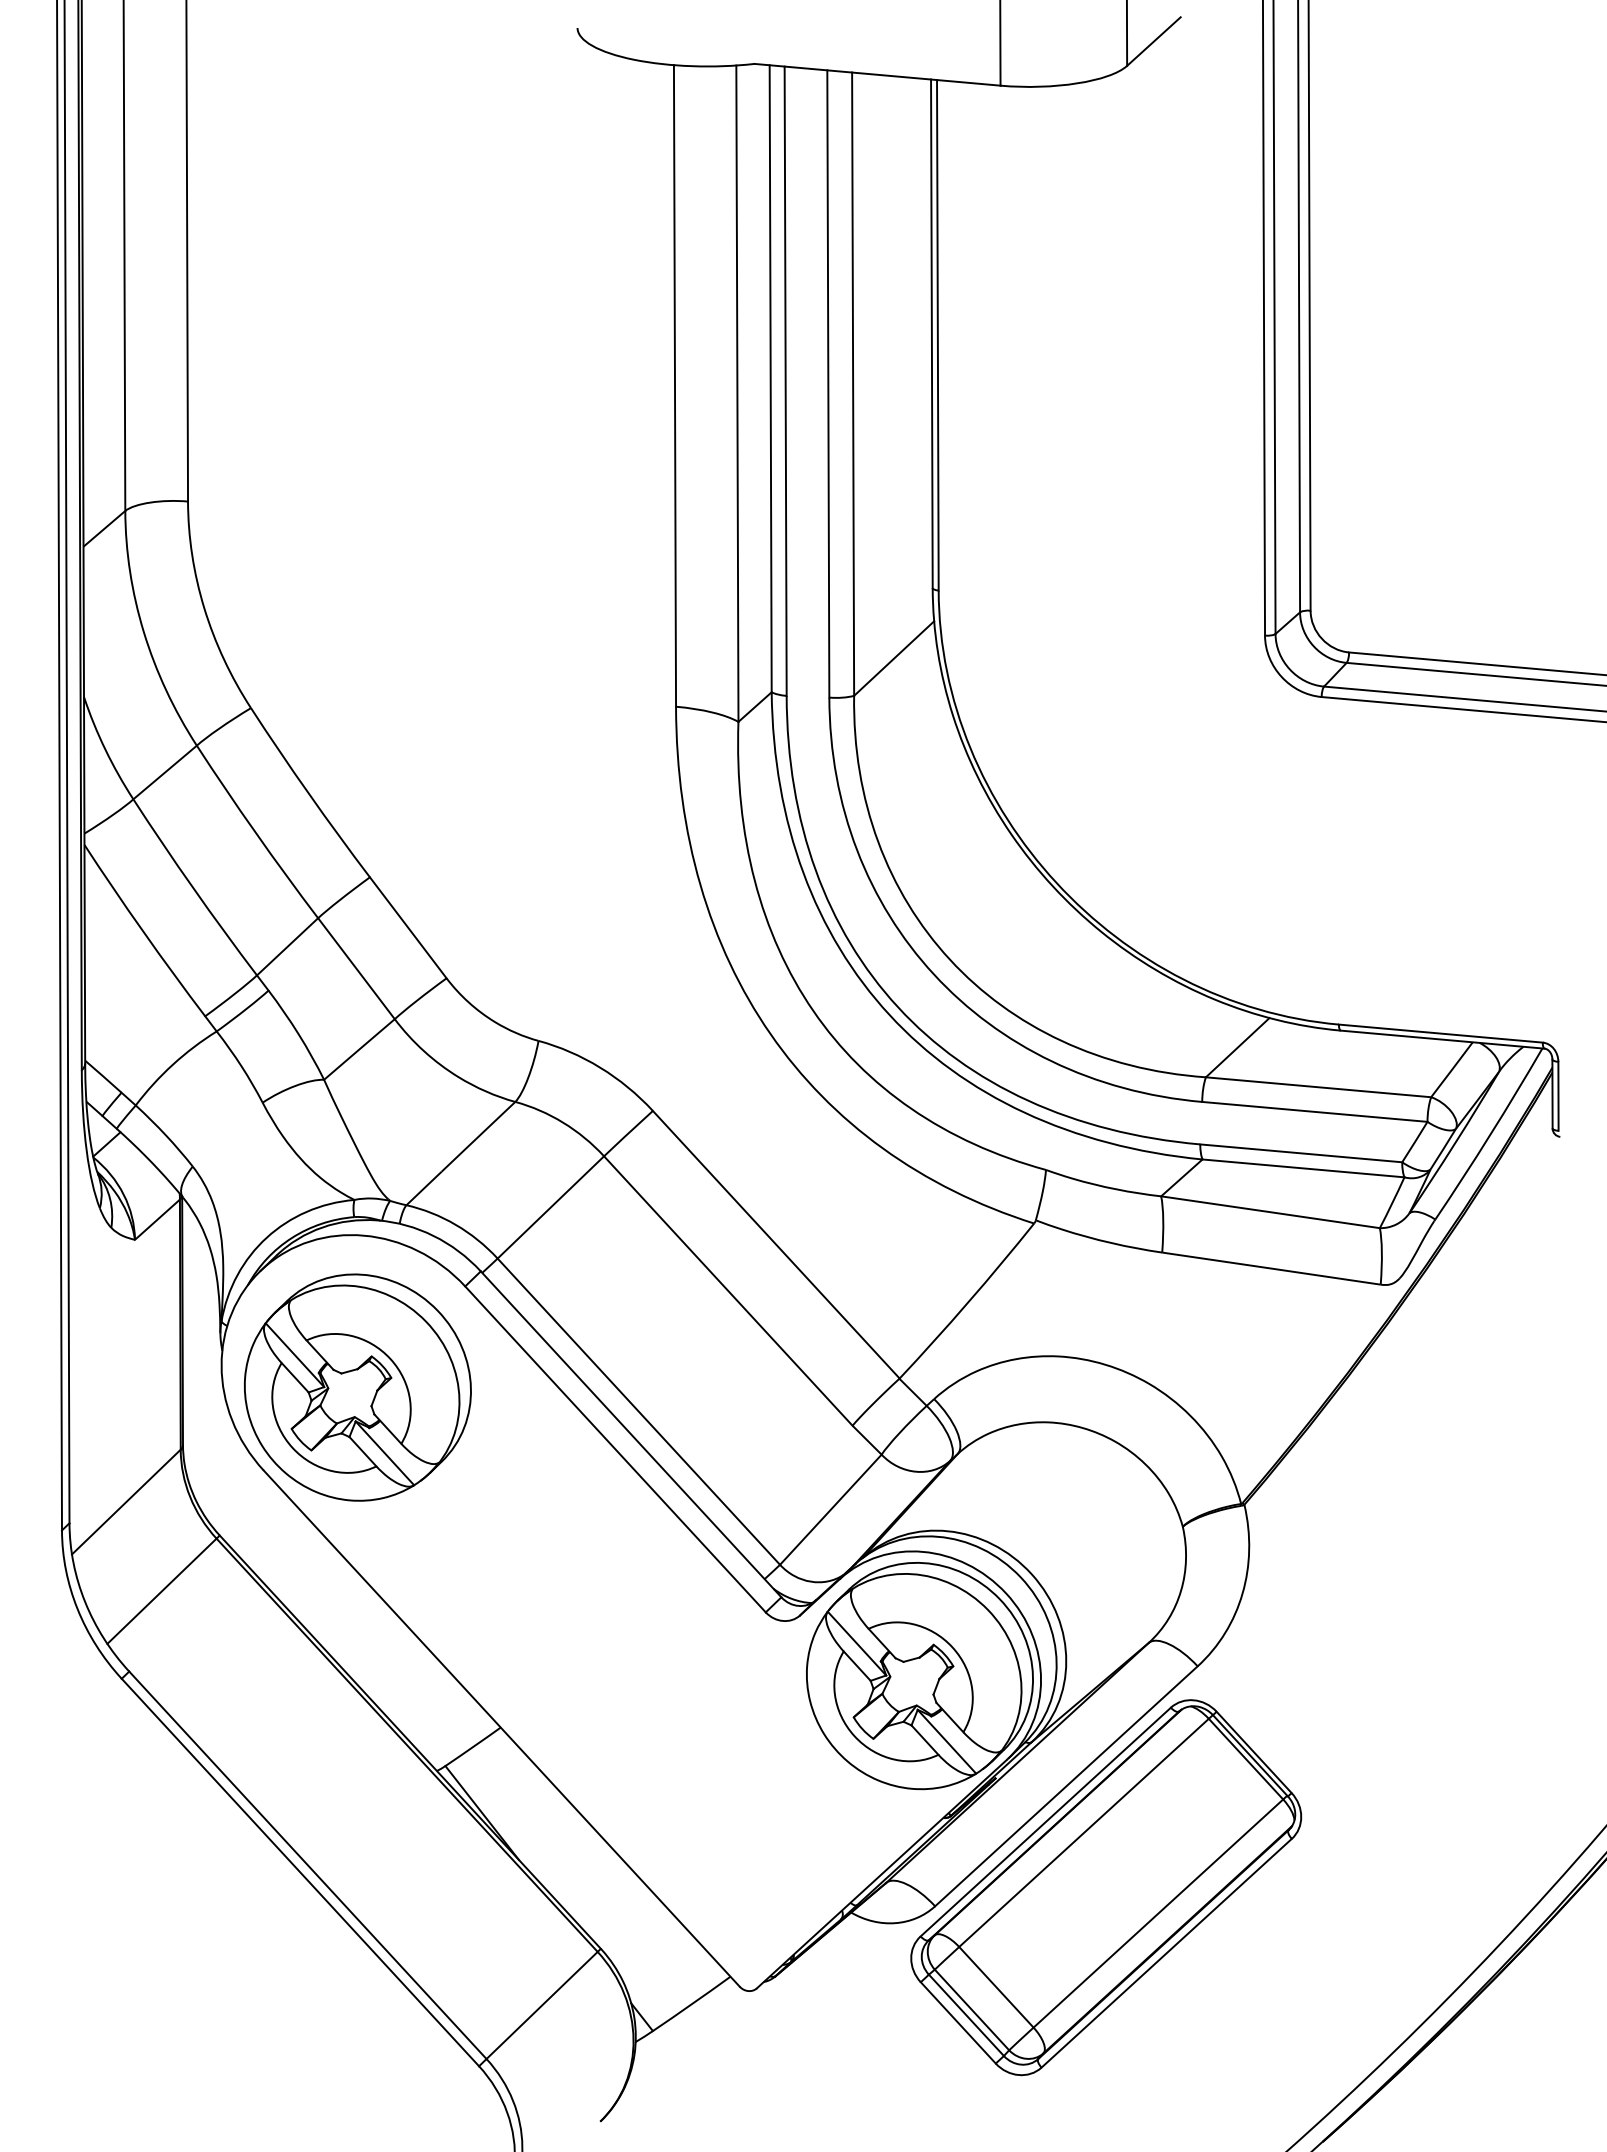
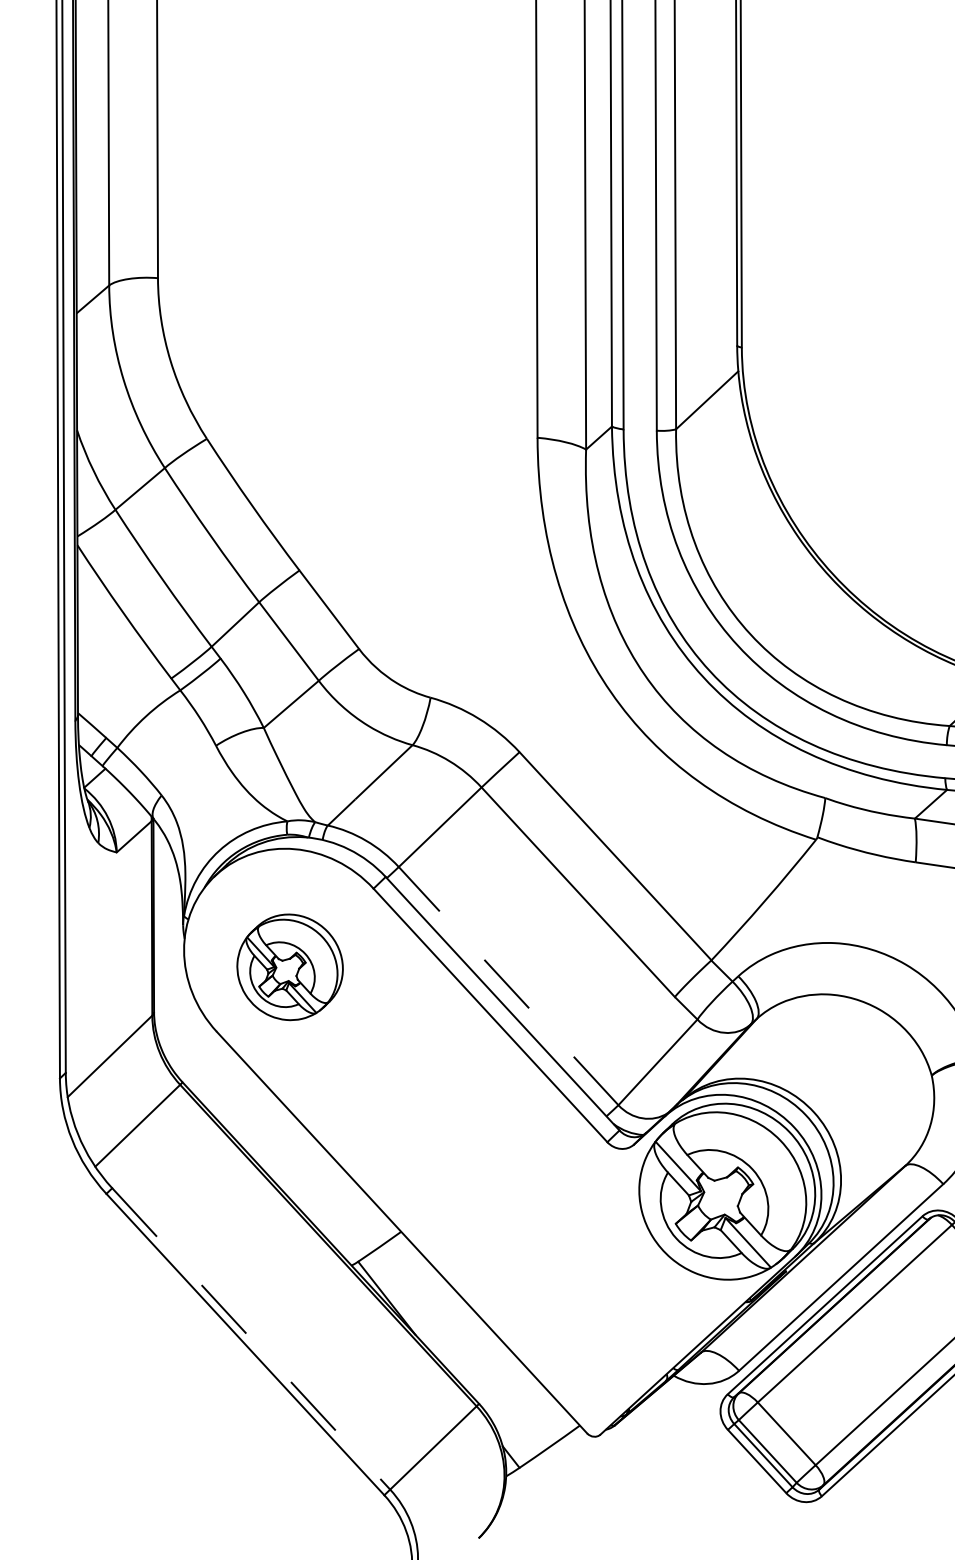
part: (357, 1387) -> (289, 967), size x0.6
line: (638, 1411) -> (508, 985), solid -> dashed
line: (307, 1865) -> (250, 1339), solid -> dashed

